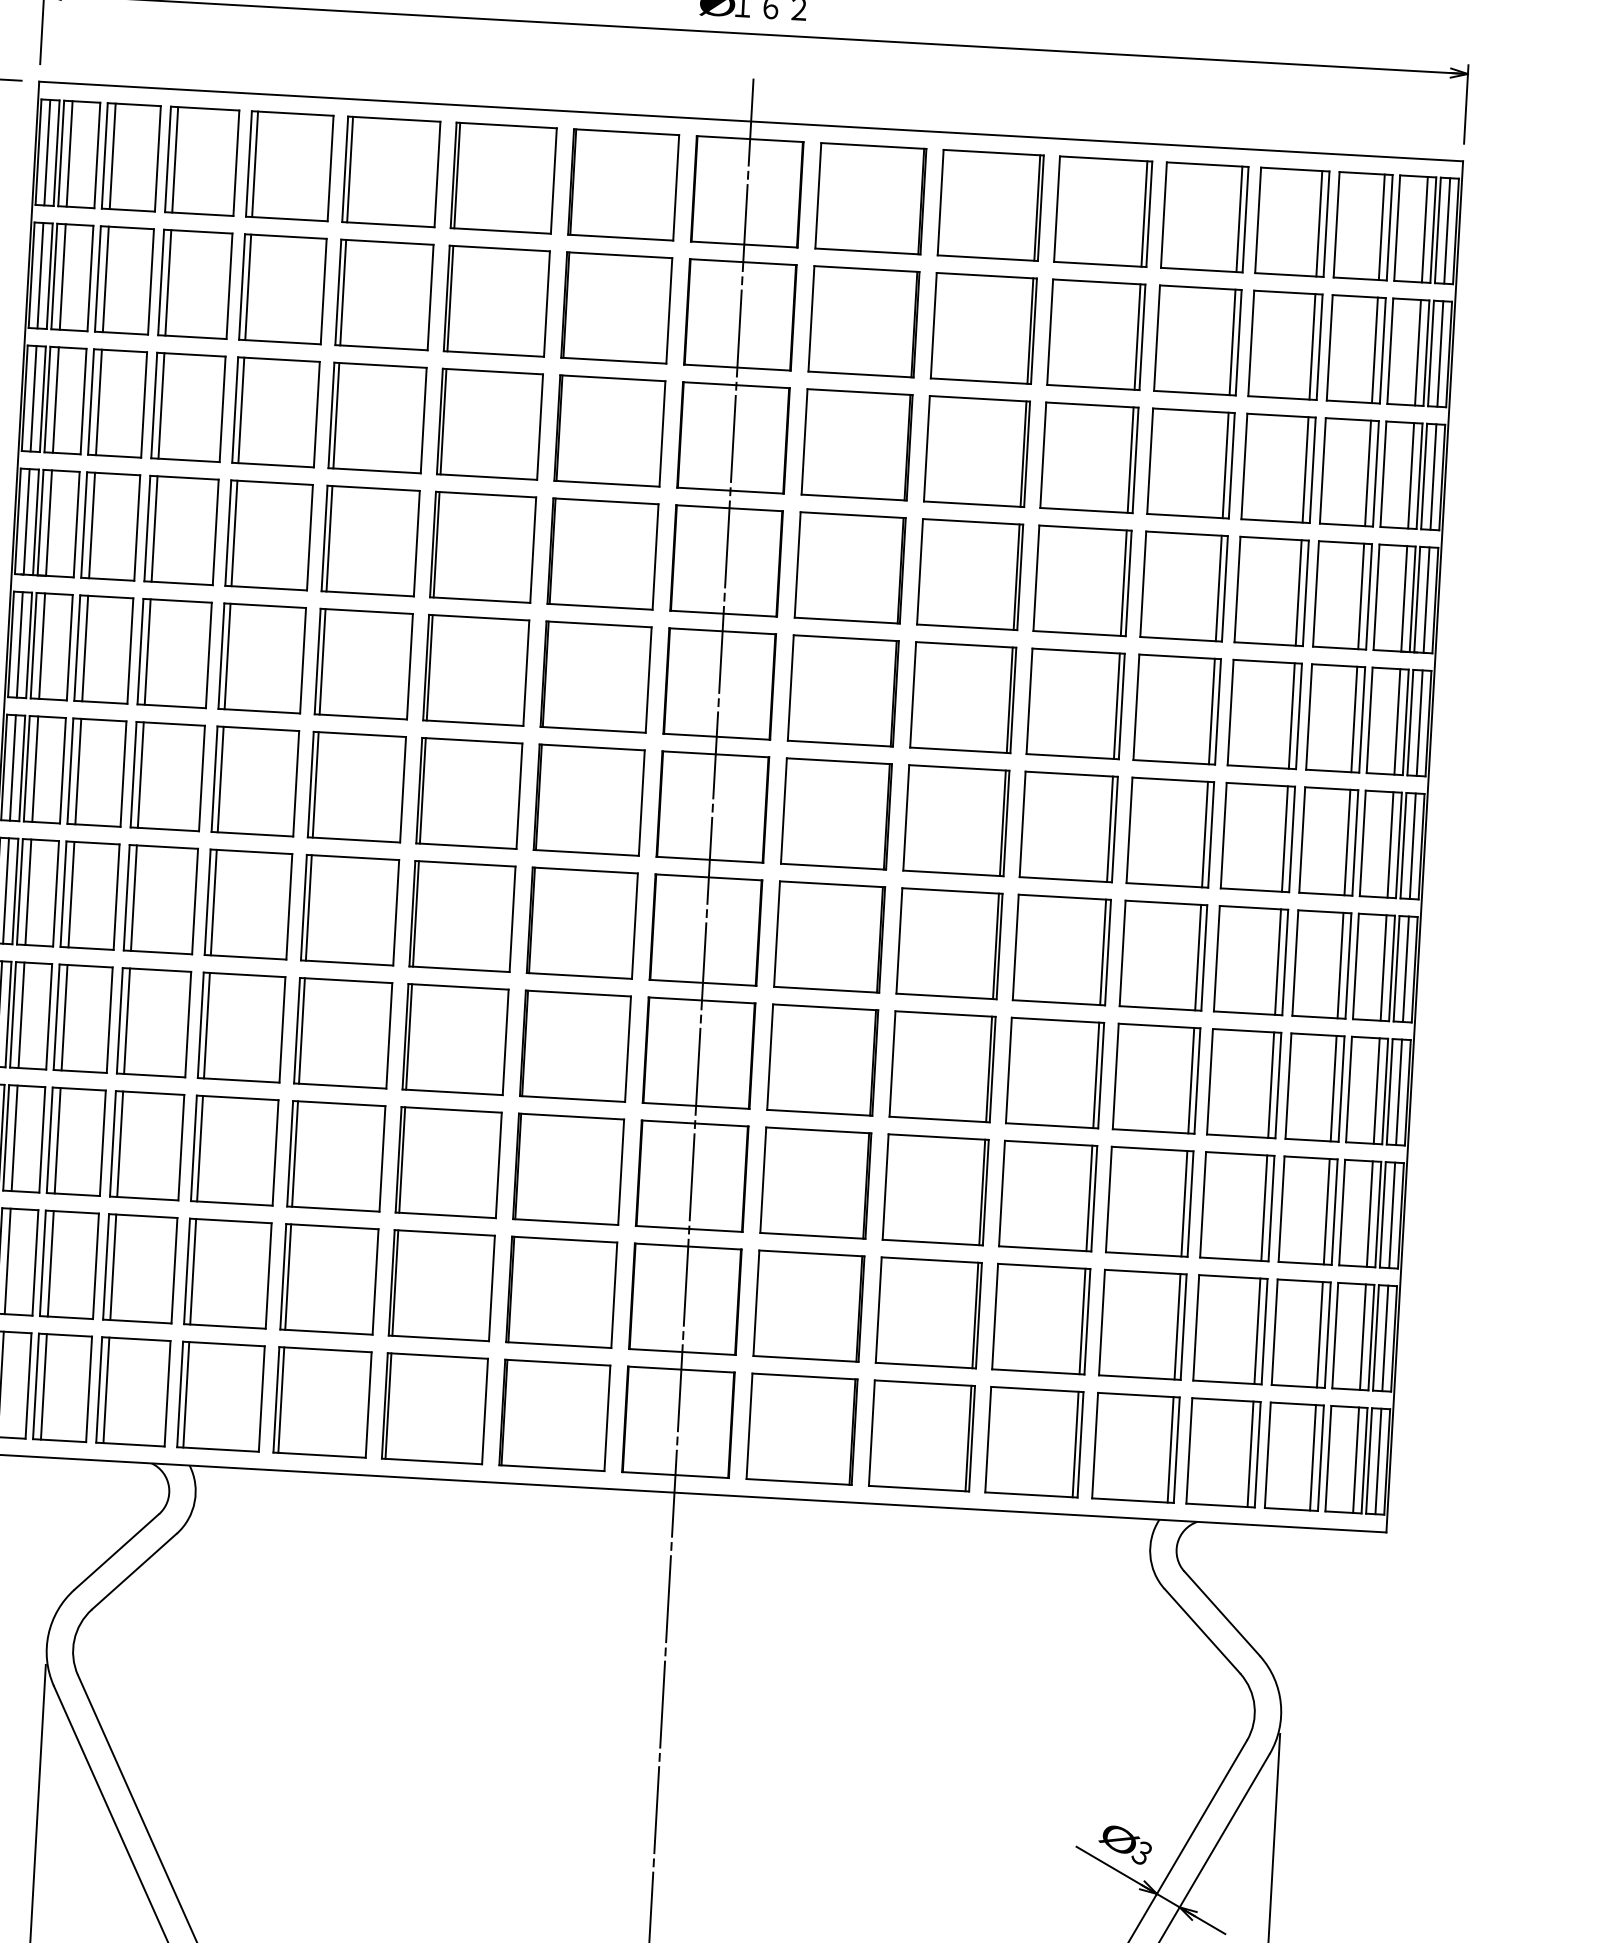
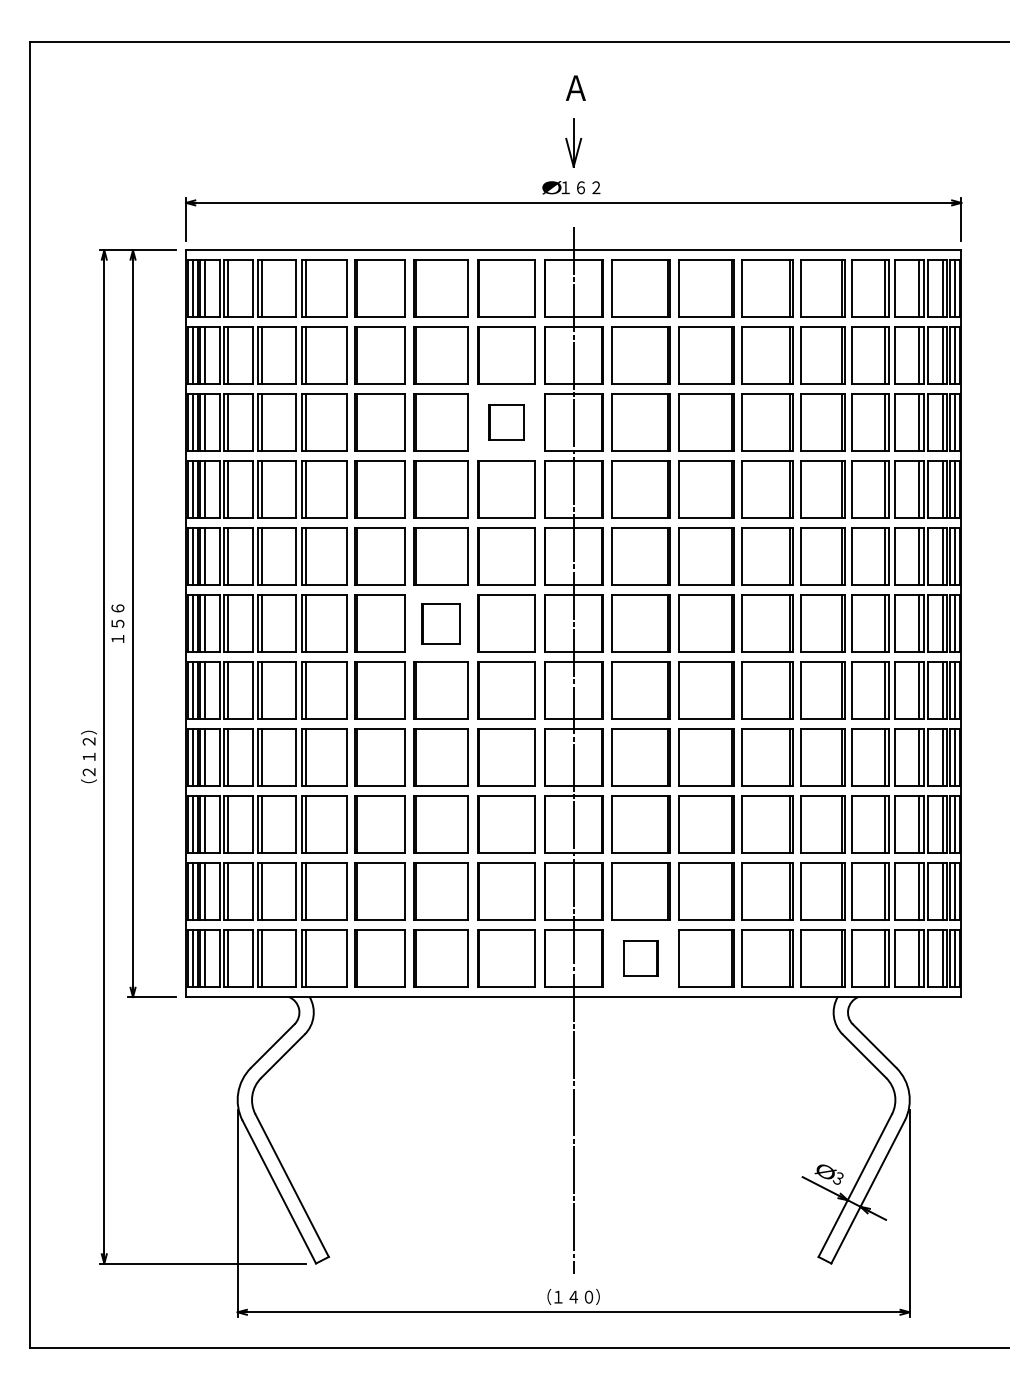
part: (610, 430) -> (506, 422), size x0.6
part: (468, 792) -> (440, 623), size x0.7
part: (801, 1428) -> (640, 958), size x0.6

